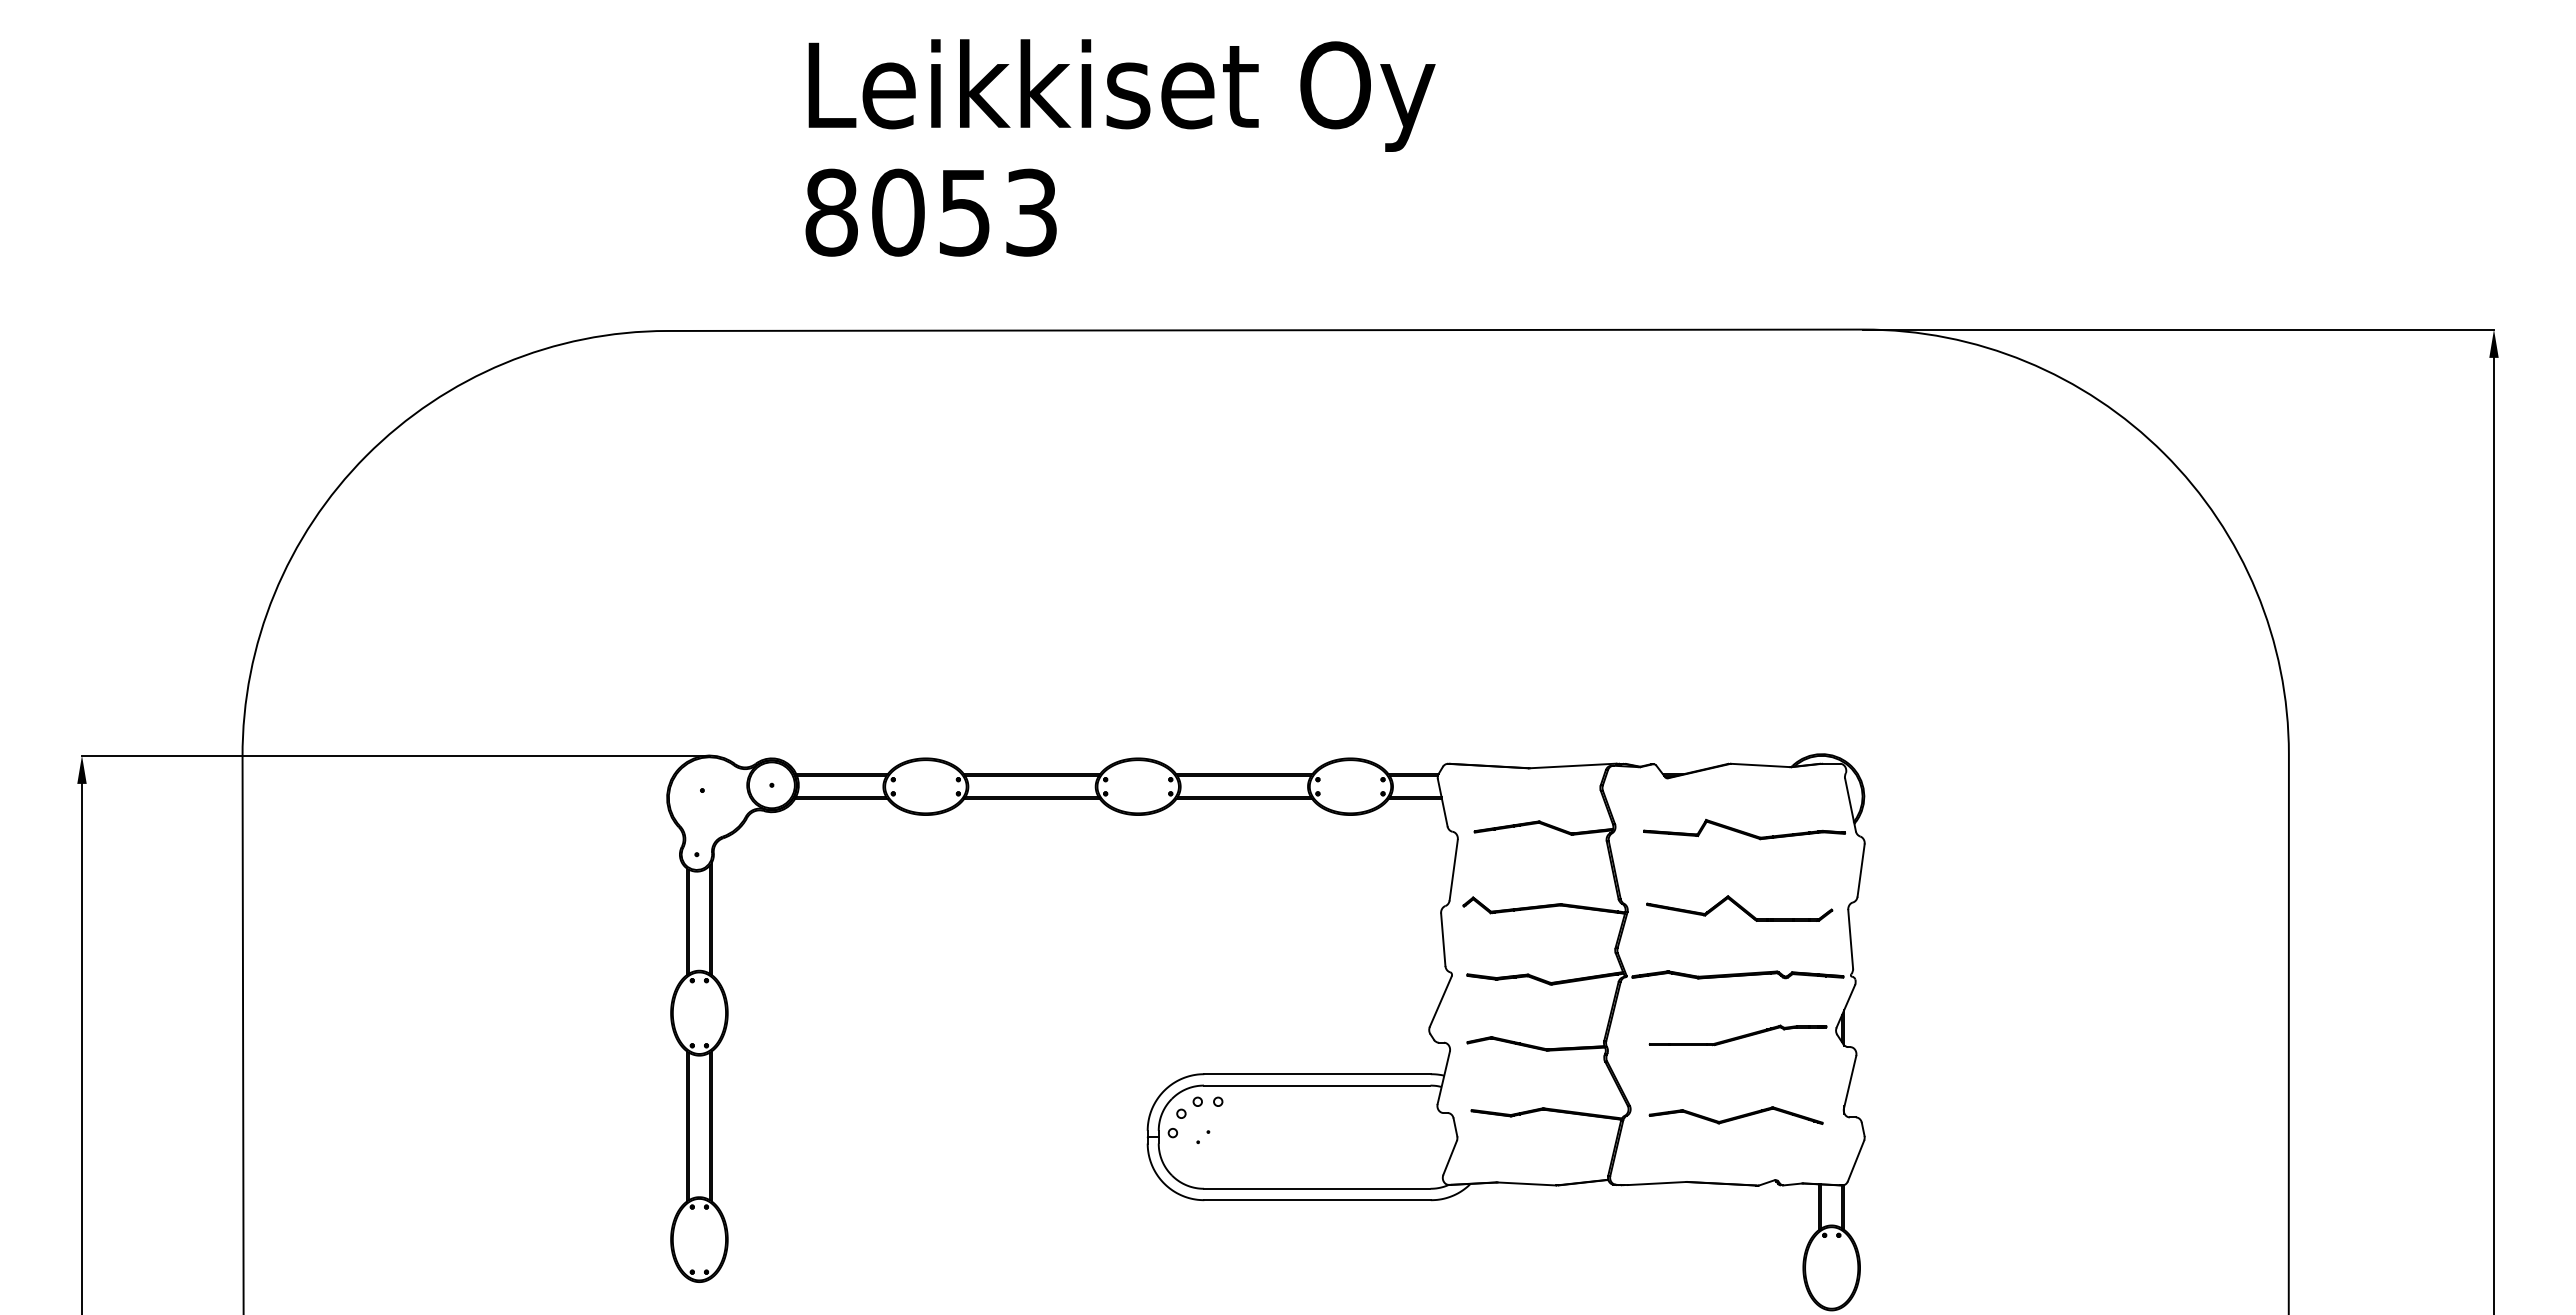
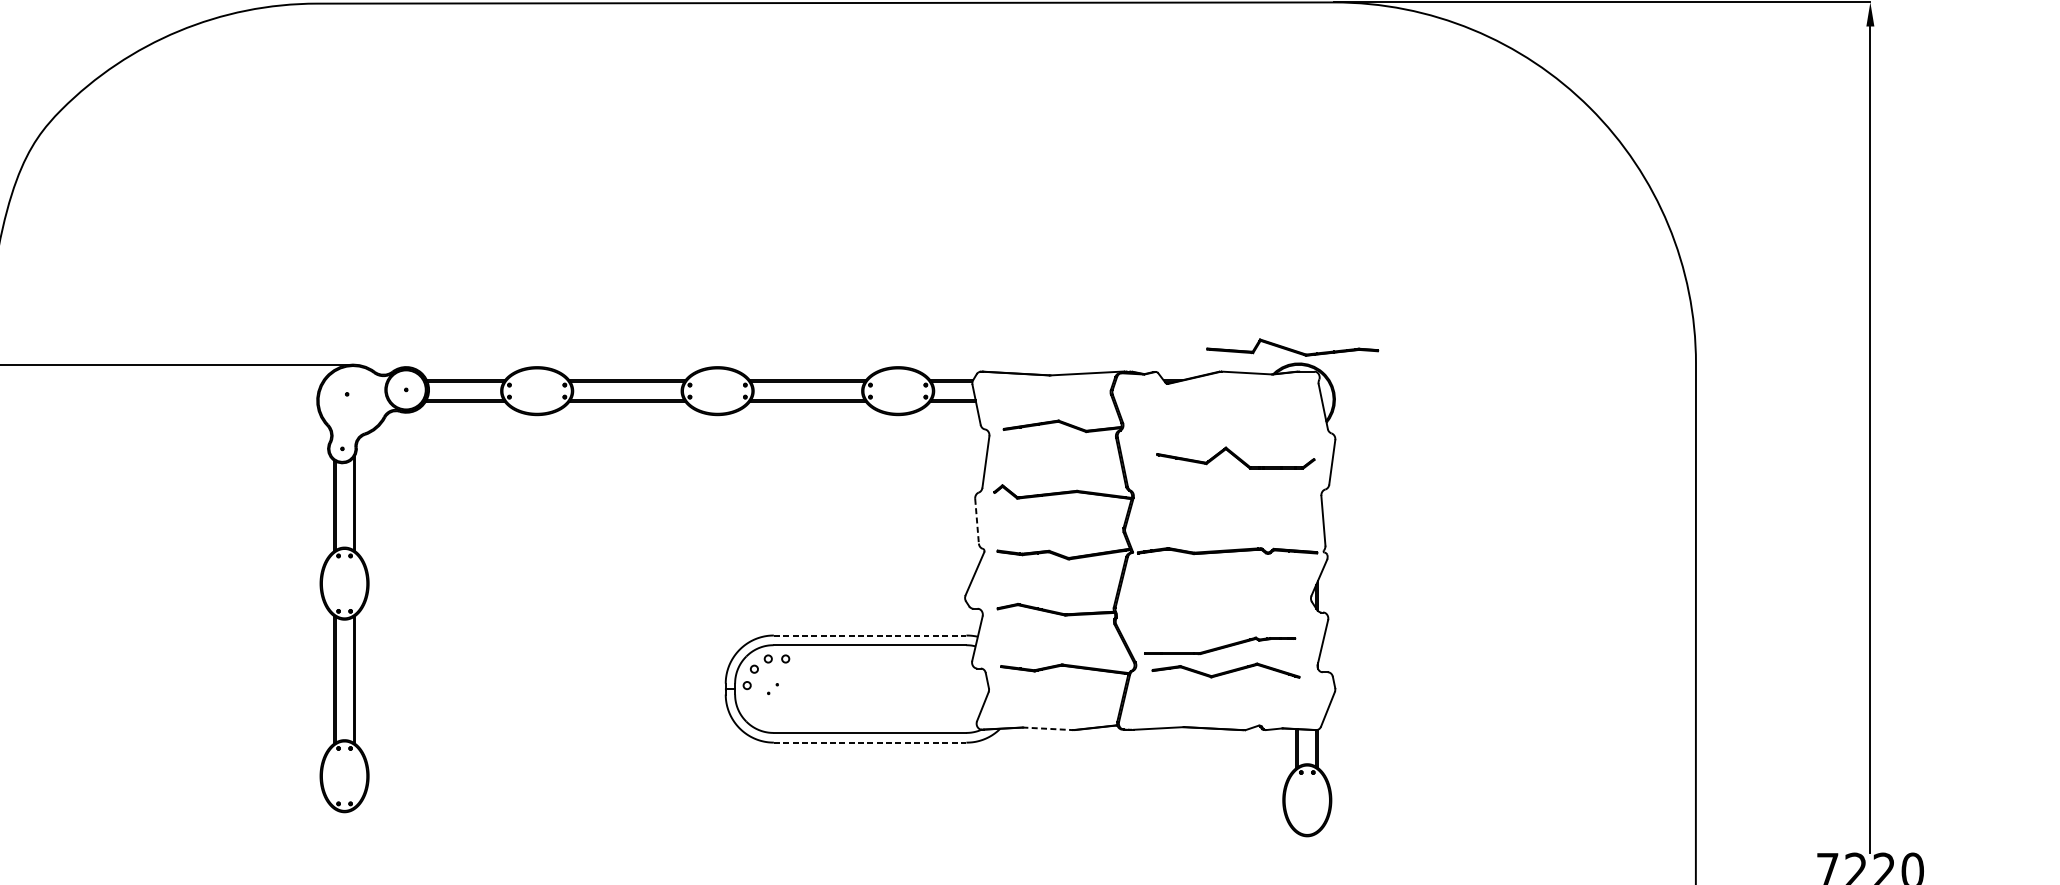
part: (1744, 829) -> (1292, 347), moved
part: (1739, 908) -> (1235, 458), moved
line: (1443, 940) -> (977, 521), solid -> dashed
part: (1737, 1035) -> (1219, 645), moved
line: (1318, 1074) -> (870, 635), solid -> dashed
line: (1526, 1183) -> (1047, 728), solid -> dashed
line: (1318, 1200) -> (870, 742), solid -> dashed

